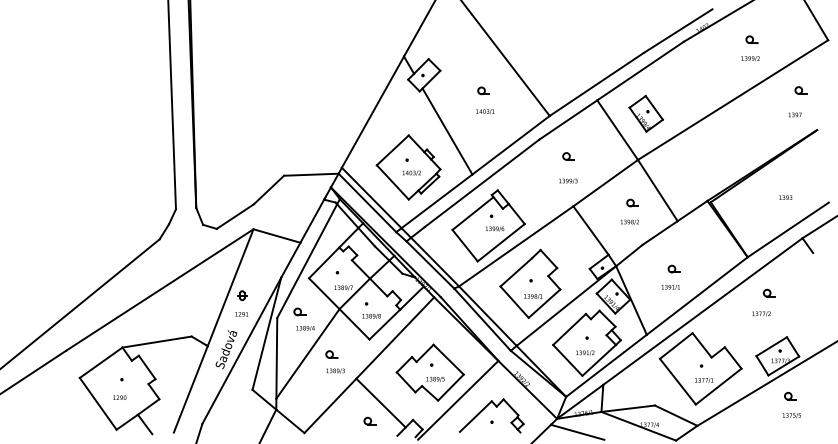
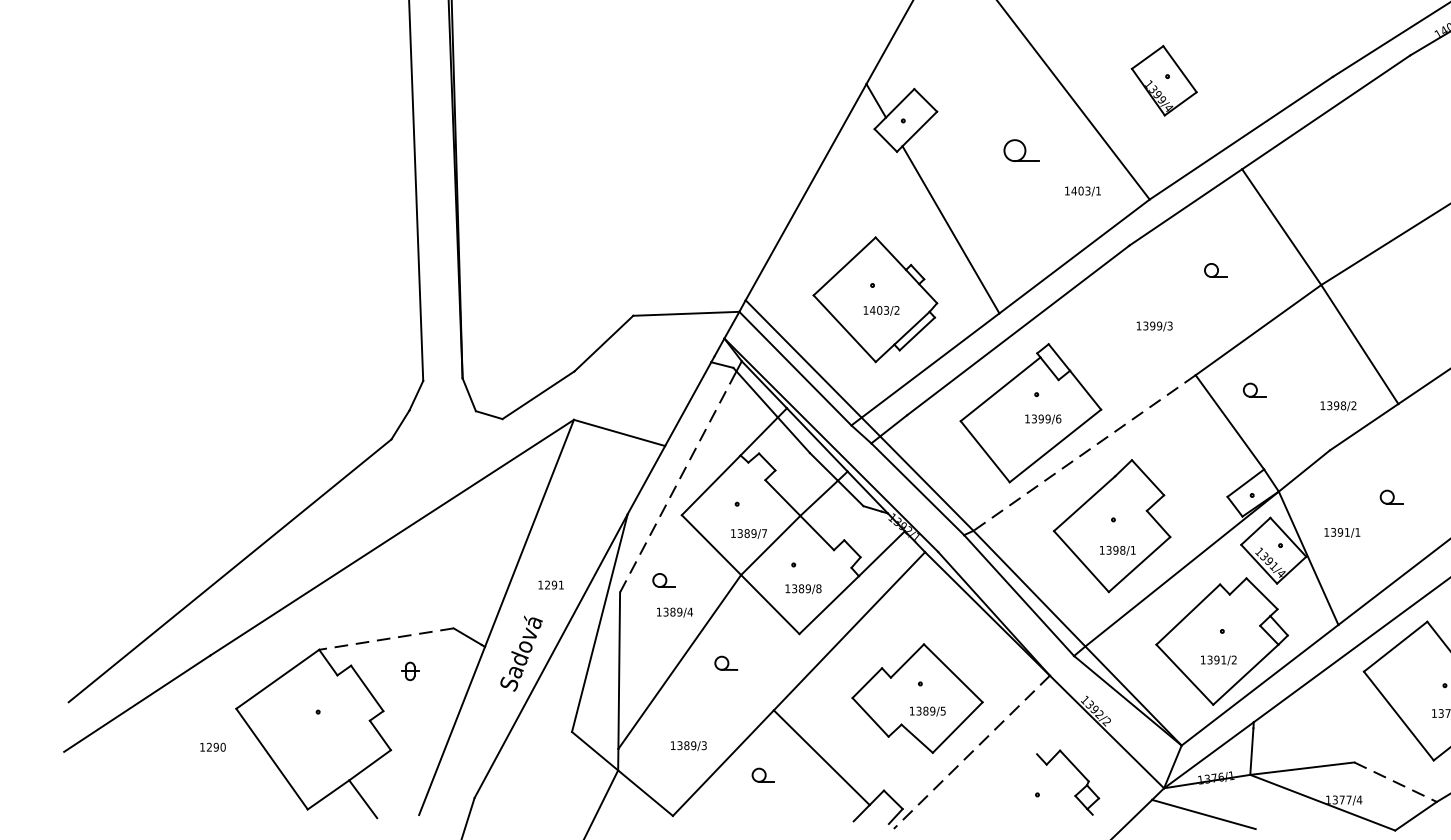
part: (483, 90) -> (1020, 150), size x1.6
text: (485, 111) -> (1083, 190), moved
part: (645, 113) -> (1162, 80), moved
part: (568, 156) -> (1215, 270), moved
text: (568, 180) -> (1155, 325), moved
part: (632, 202) -> (1254, 389), moved
text: (629, 221) -> (1337, 404), moved
line: (516, 246) -> (1085, 453), solid -> dashed
line: (307, 260) -> (678, 480), solid -> dashed
text: (670, 287) -> (1341, 532), moved
part: (242, 295) -> (410, 671), moved
line: (156, 342) -> (385, 639), solid -> dashed
text: (335, 370) -> (688, 744), moved
text: (119, 397) -> (212, 746), moved
line: (457, 400) -> (970, 752), solid -> dashed
line: (676, 415) -> (1396, 781), solid -> dashed
line: (475, 416) -> (1005, 783), removed
part: (369, 420) -> (762, 774), moved

